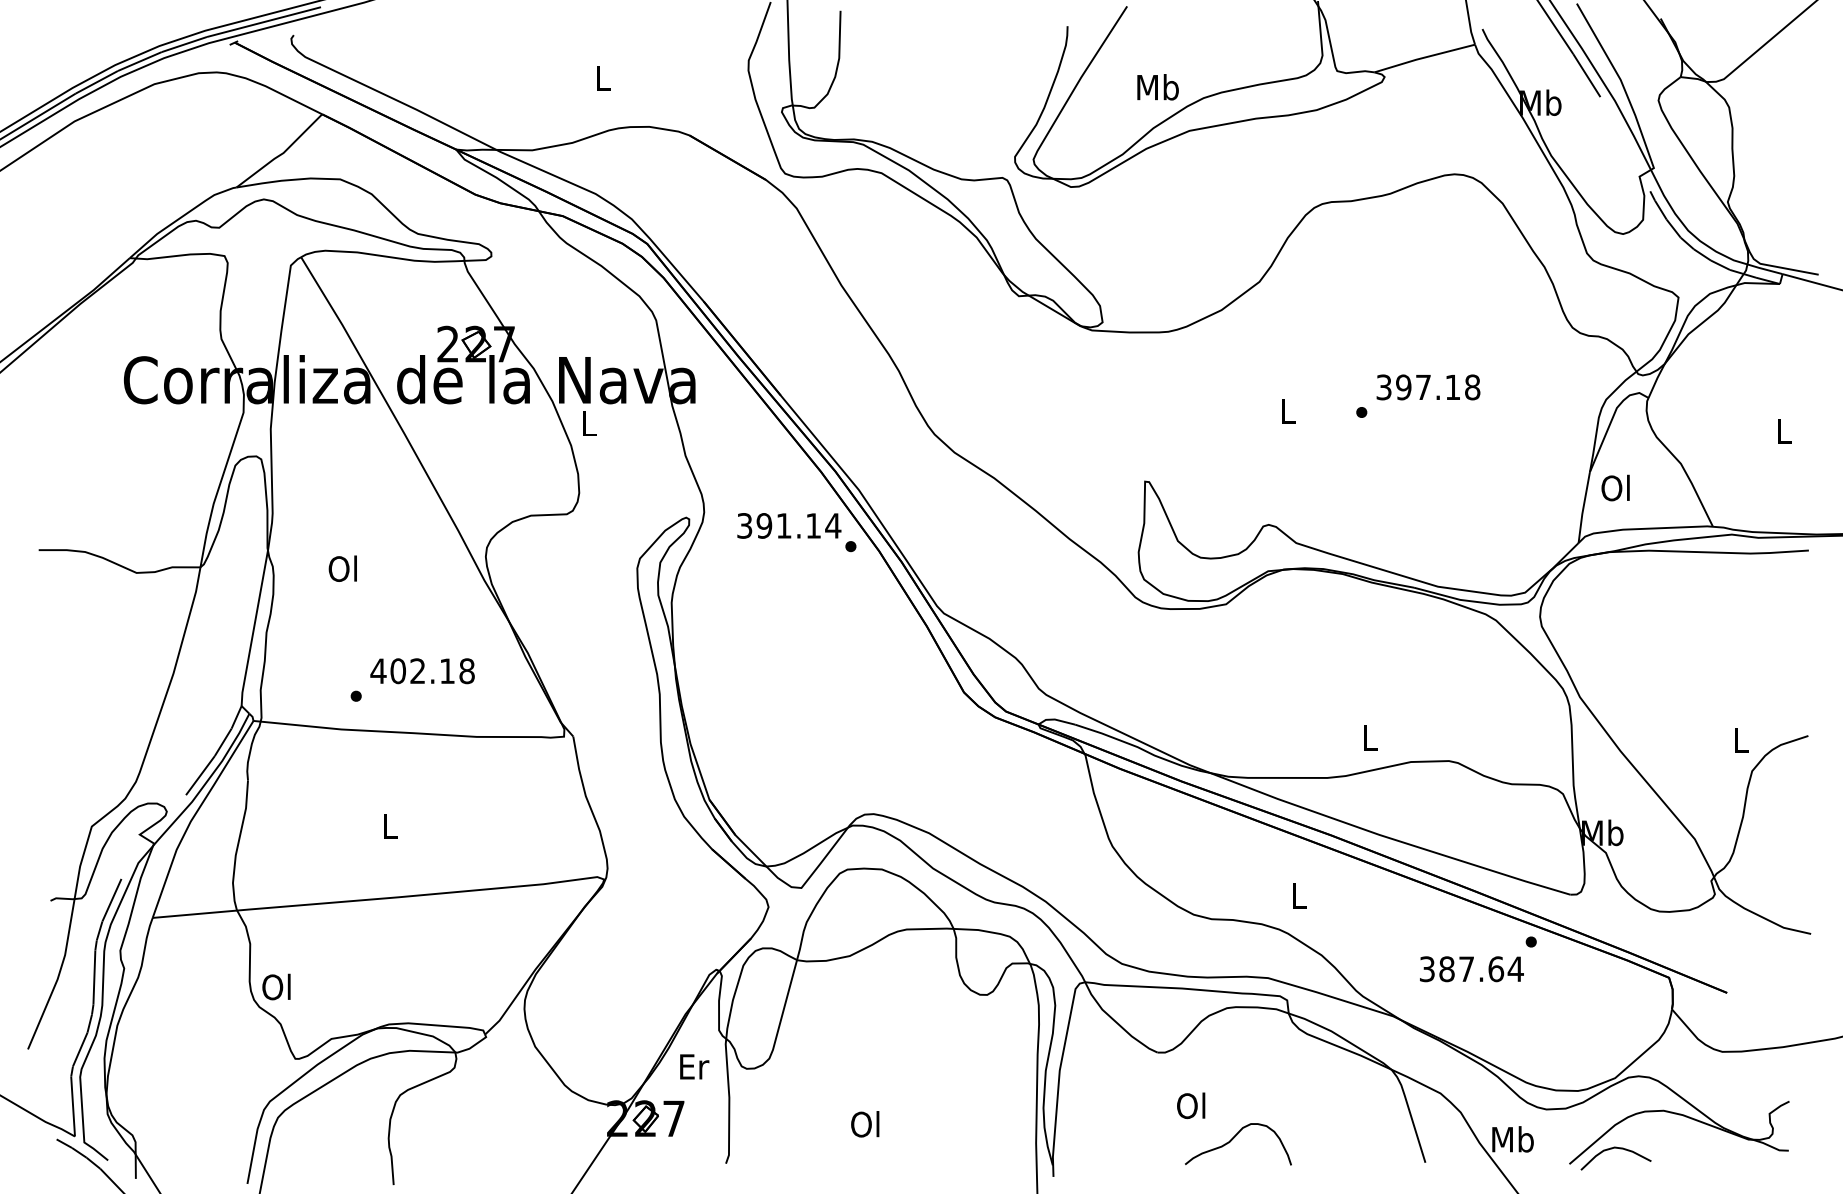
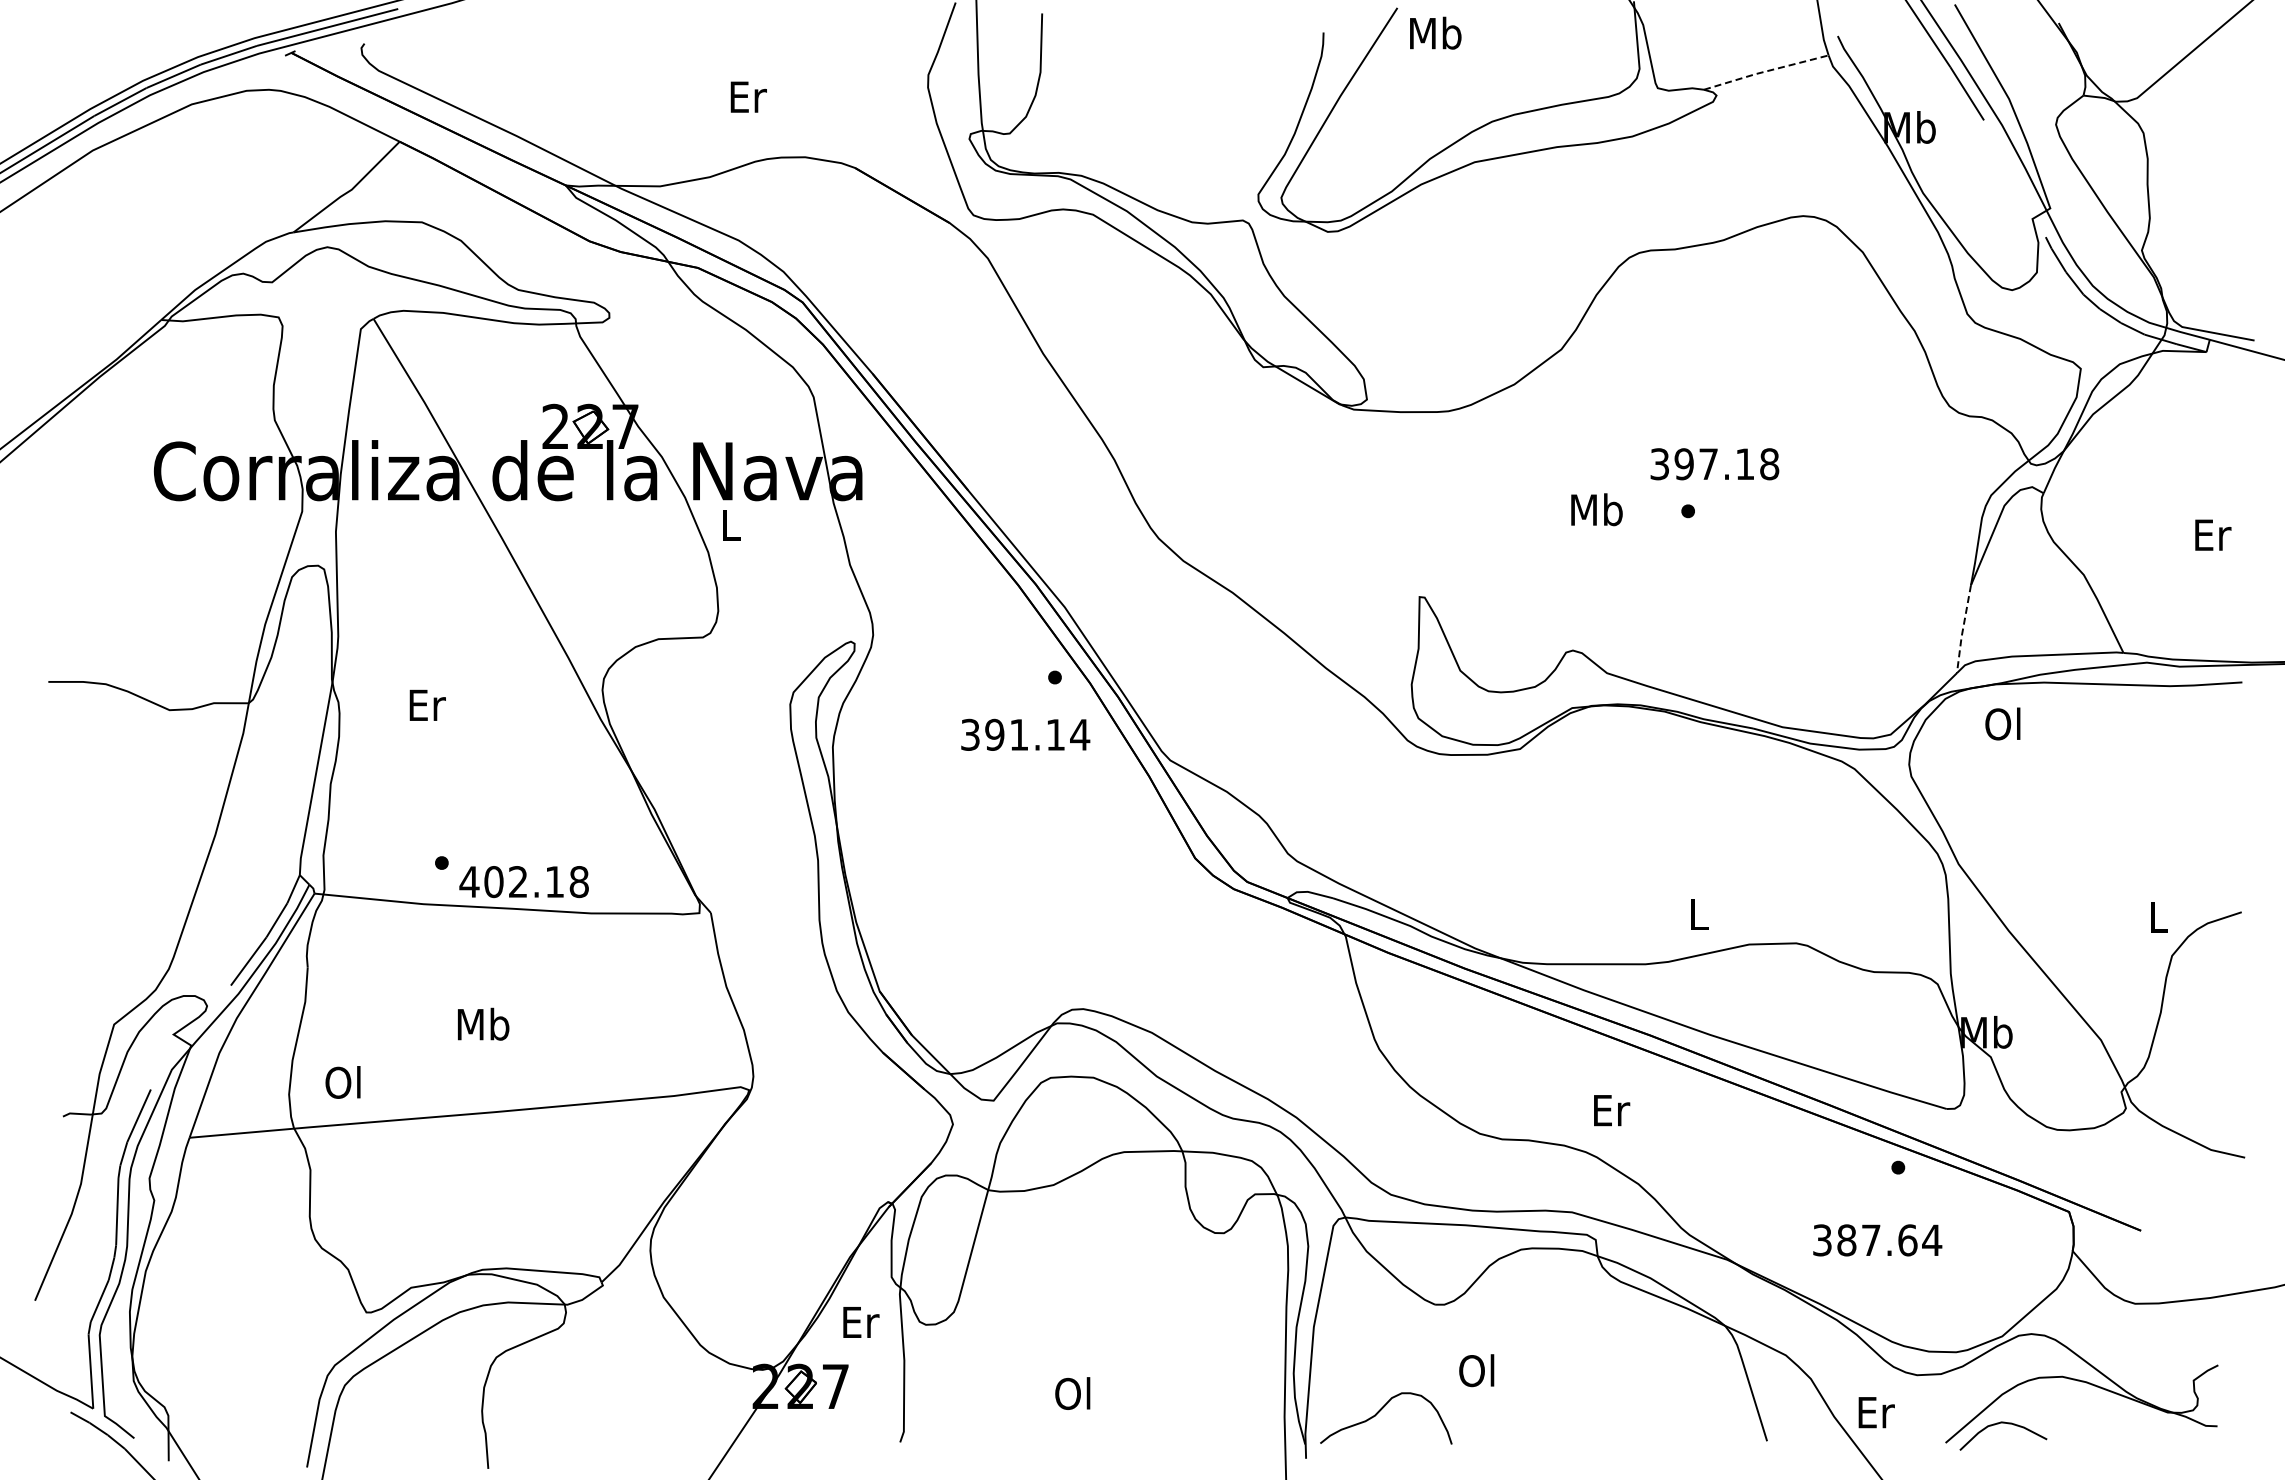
line: (1424, 57) -> (1766, 71), solid -> dashed
text: (603, 77) -> (748, 96), L -> Er
text: (1157, 86) -> (1435, 32), moved
text: (1428, 387) -> (1714, 464), moved
text: (1287, 411) -> (1596, 509), L -> Mb
text: (1785, 431) -> (2213, 534), L -> Er
text: (1615, 487) -> (2002, 723), moved
line: (1583, 508) -> (1962, 630), solid -> dashed
text: (789, 525) -> (1025, 734), moved
text: (343, 568) -> (426, 704), Ol -> Er
text: (422, 671) -> (523, 882), moved
text: (389, 825) -> (483, 1023), L -> Mb
text: (1300, 895) -> (1612, 1110), L -> Er
text: (1471, 969) -> (1877, 1240), moved
text: (276, 987) -> (342, 1082), moved
curve: (1233, 1138) -> (1380, 1411), moved
text: (1512, 1138) -> (1875, 1411), Mb -> Er

